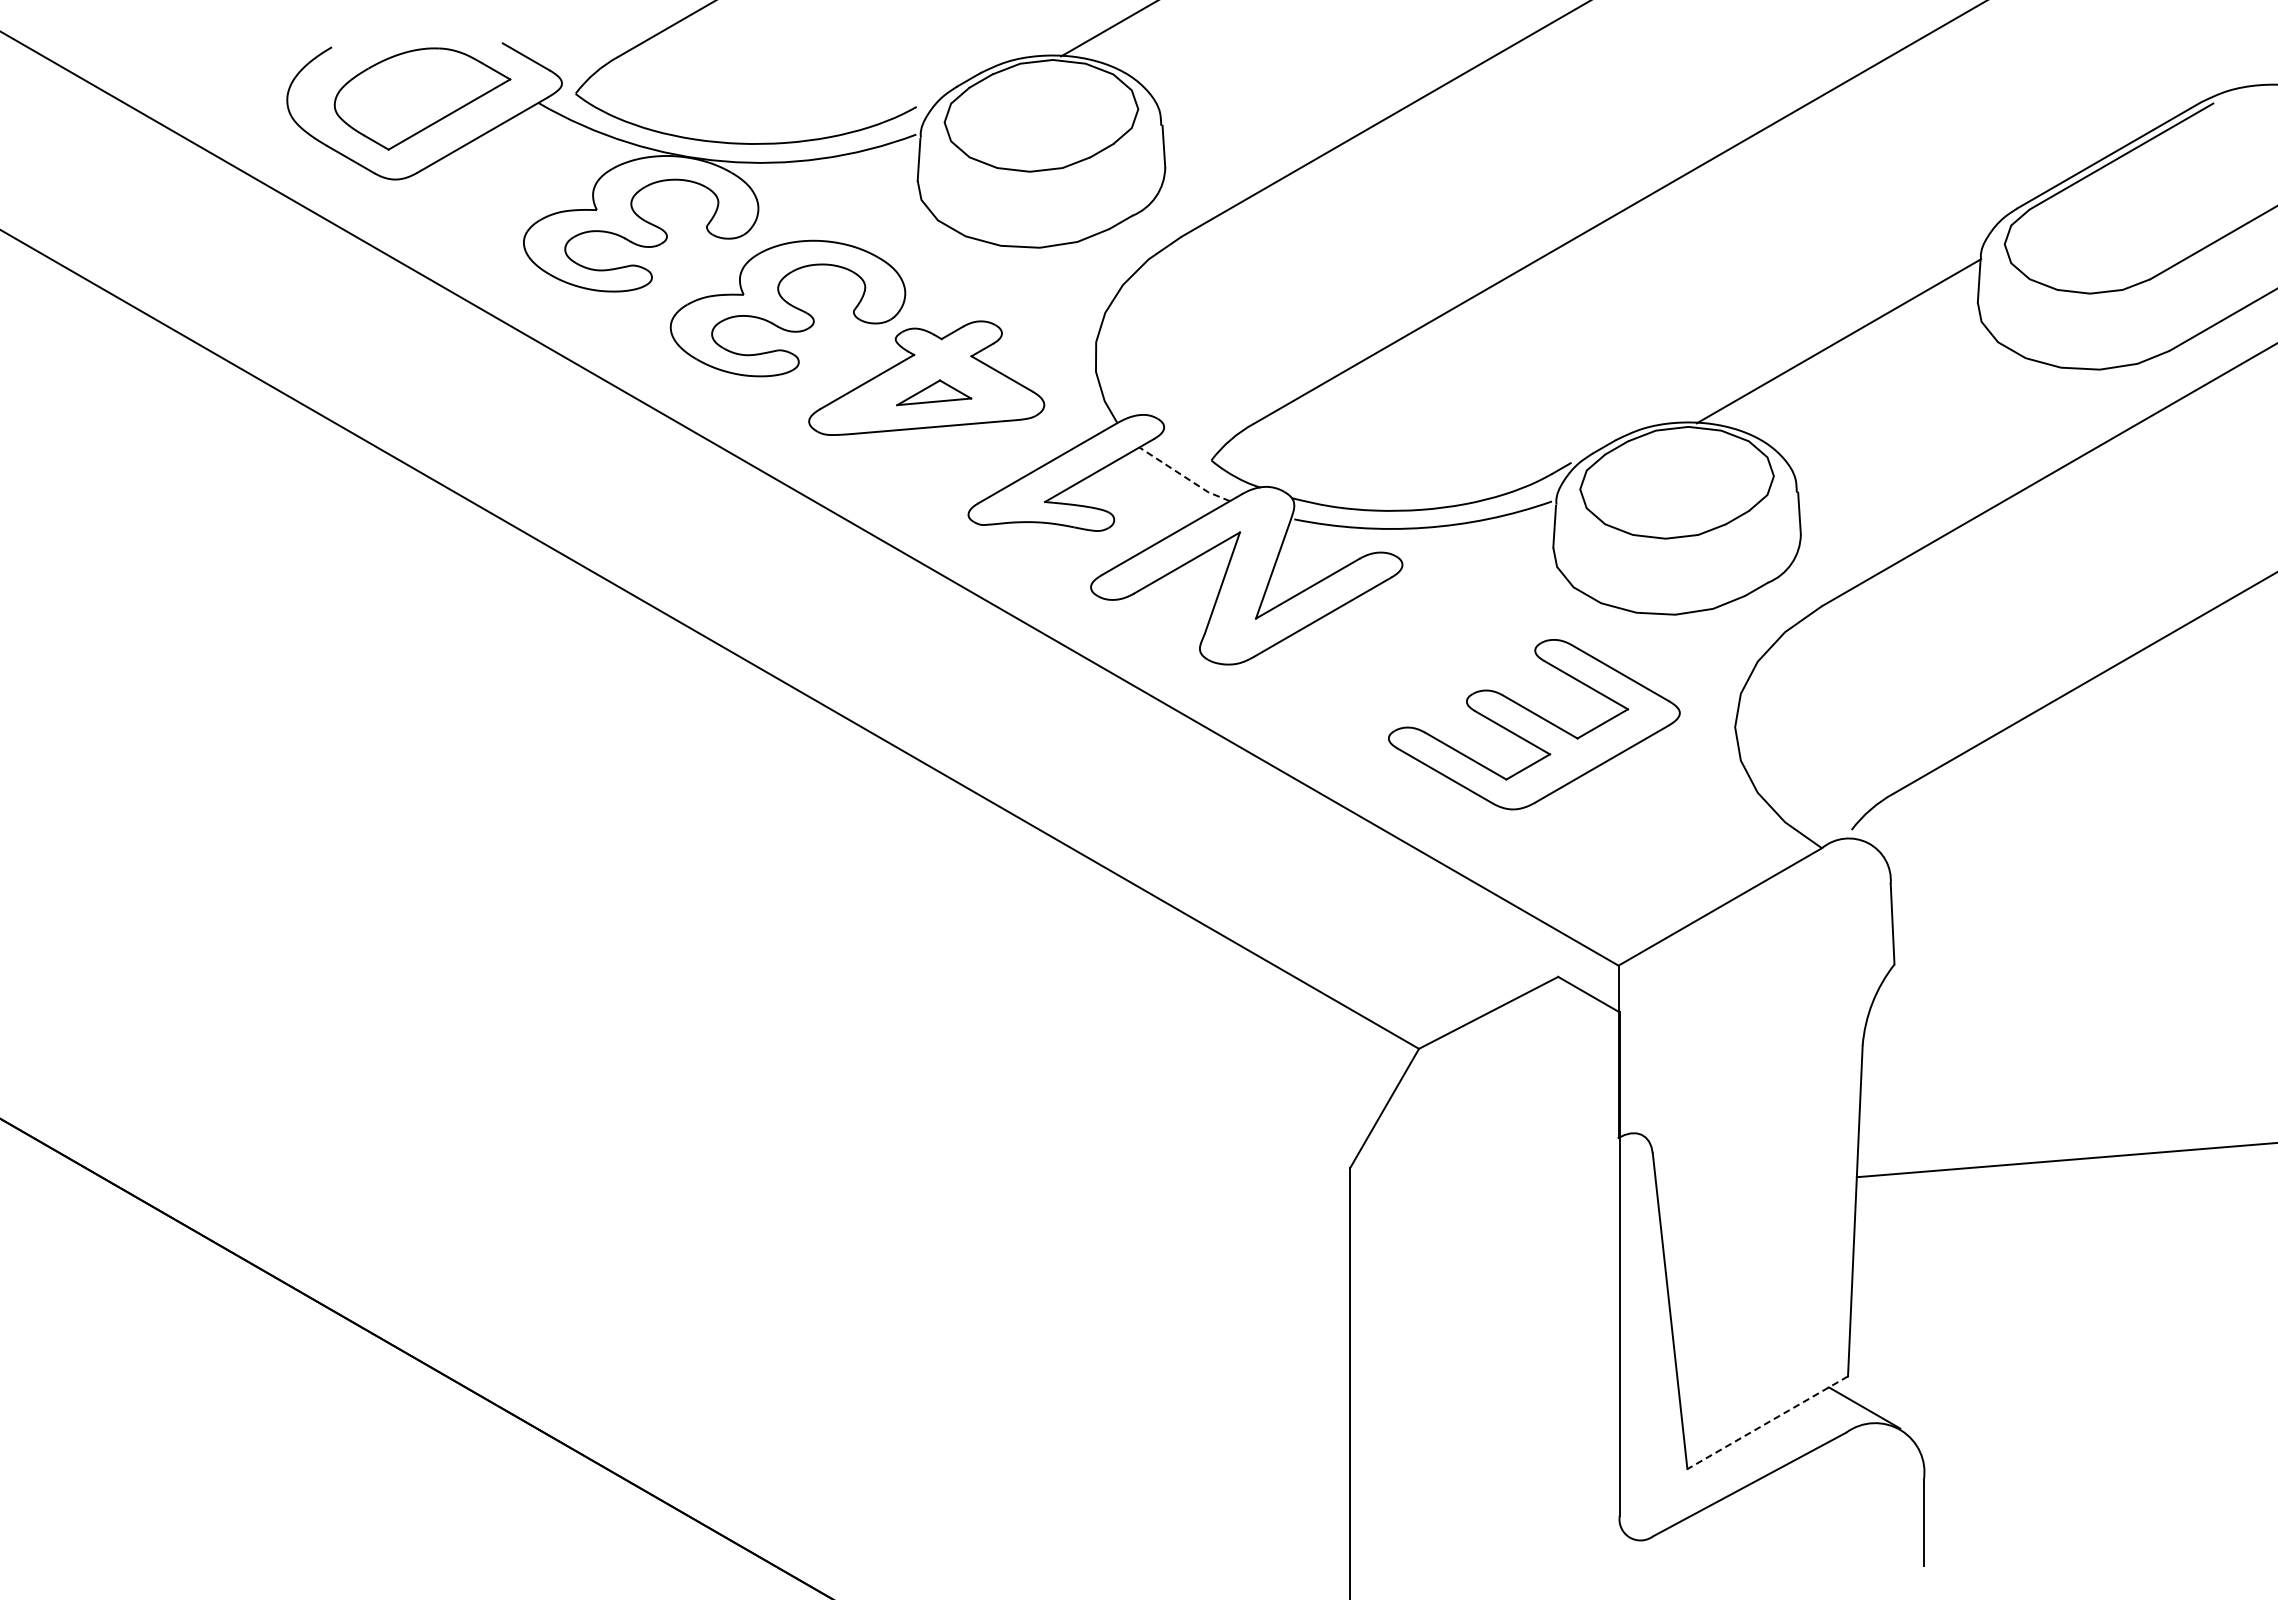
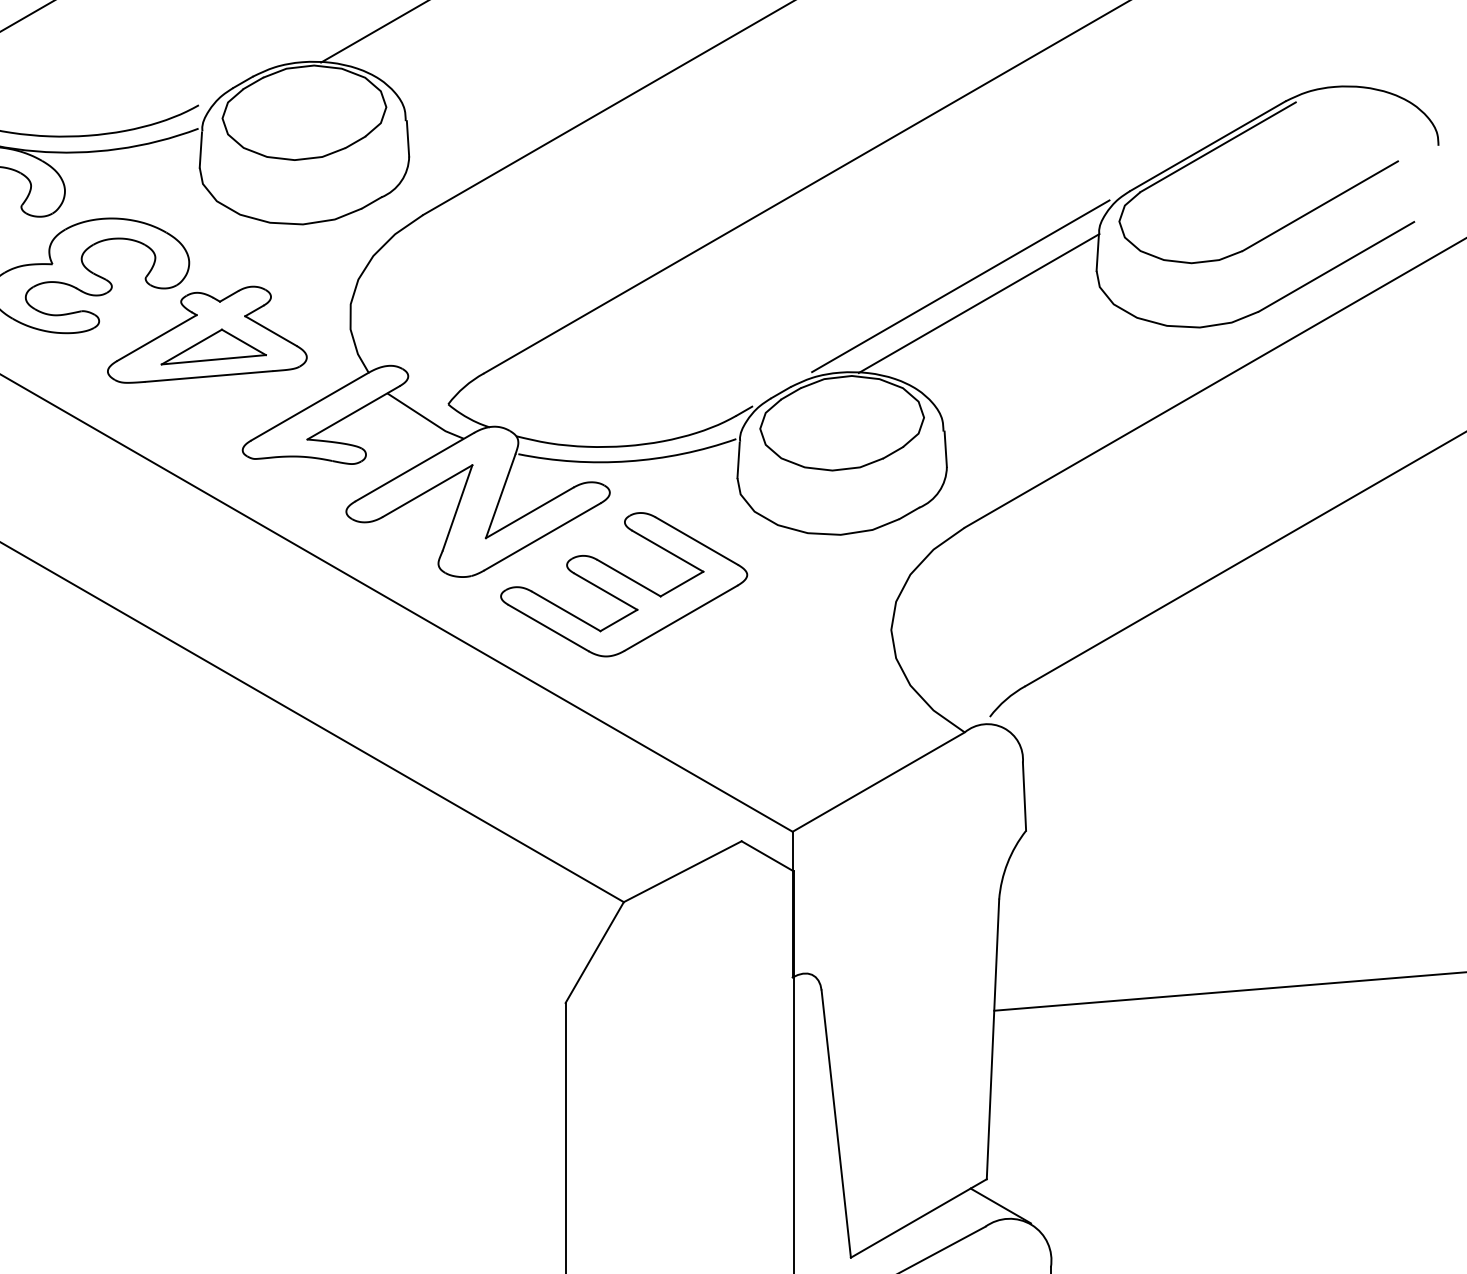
line: (1817, 320) -> (960, 285), added
part: (933, 392) -> (213, 346), size x1.67
line: (1184, 476) -> (425, 417), dashed -> solid
part: (1534, 724) -> (624, 584), moved
line: (1767, 1422) -> (918, 1218), dashed -> solid

